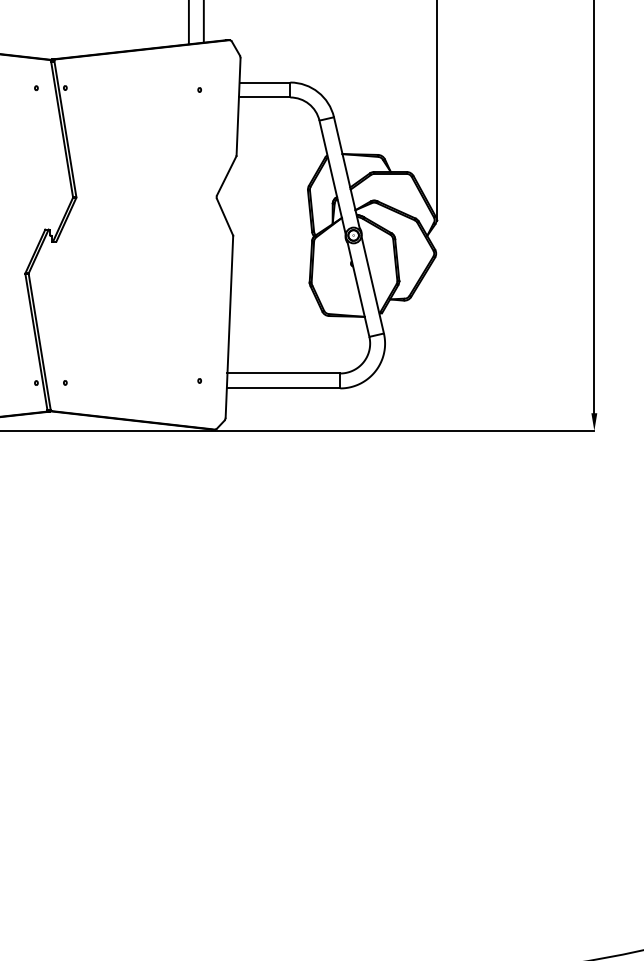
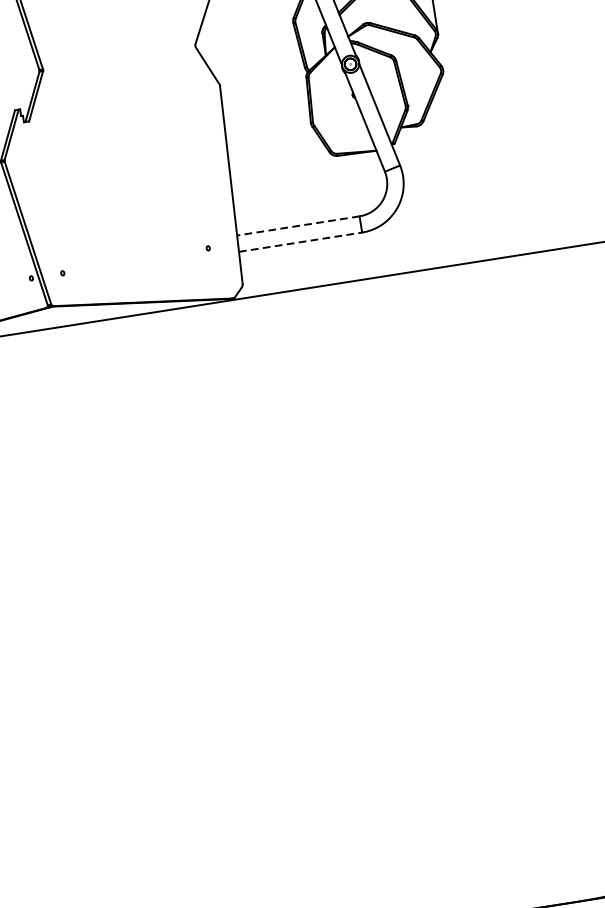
line: (283, 373) -> (297, 226), solid -> dashed
line: (283, 388) -> (300, 242), solid -> dashed

